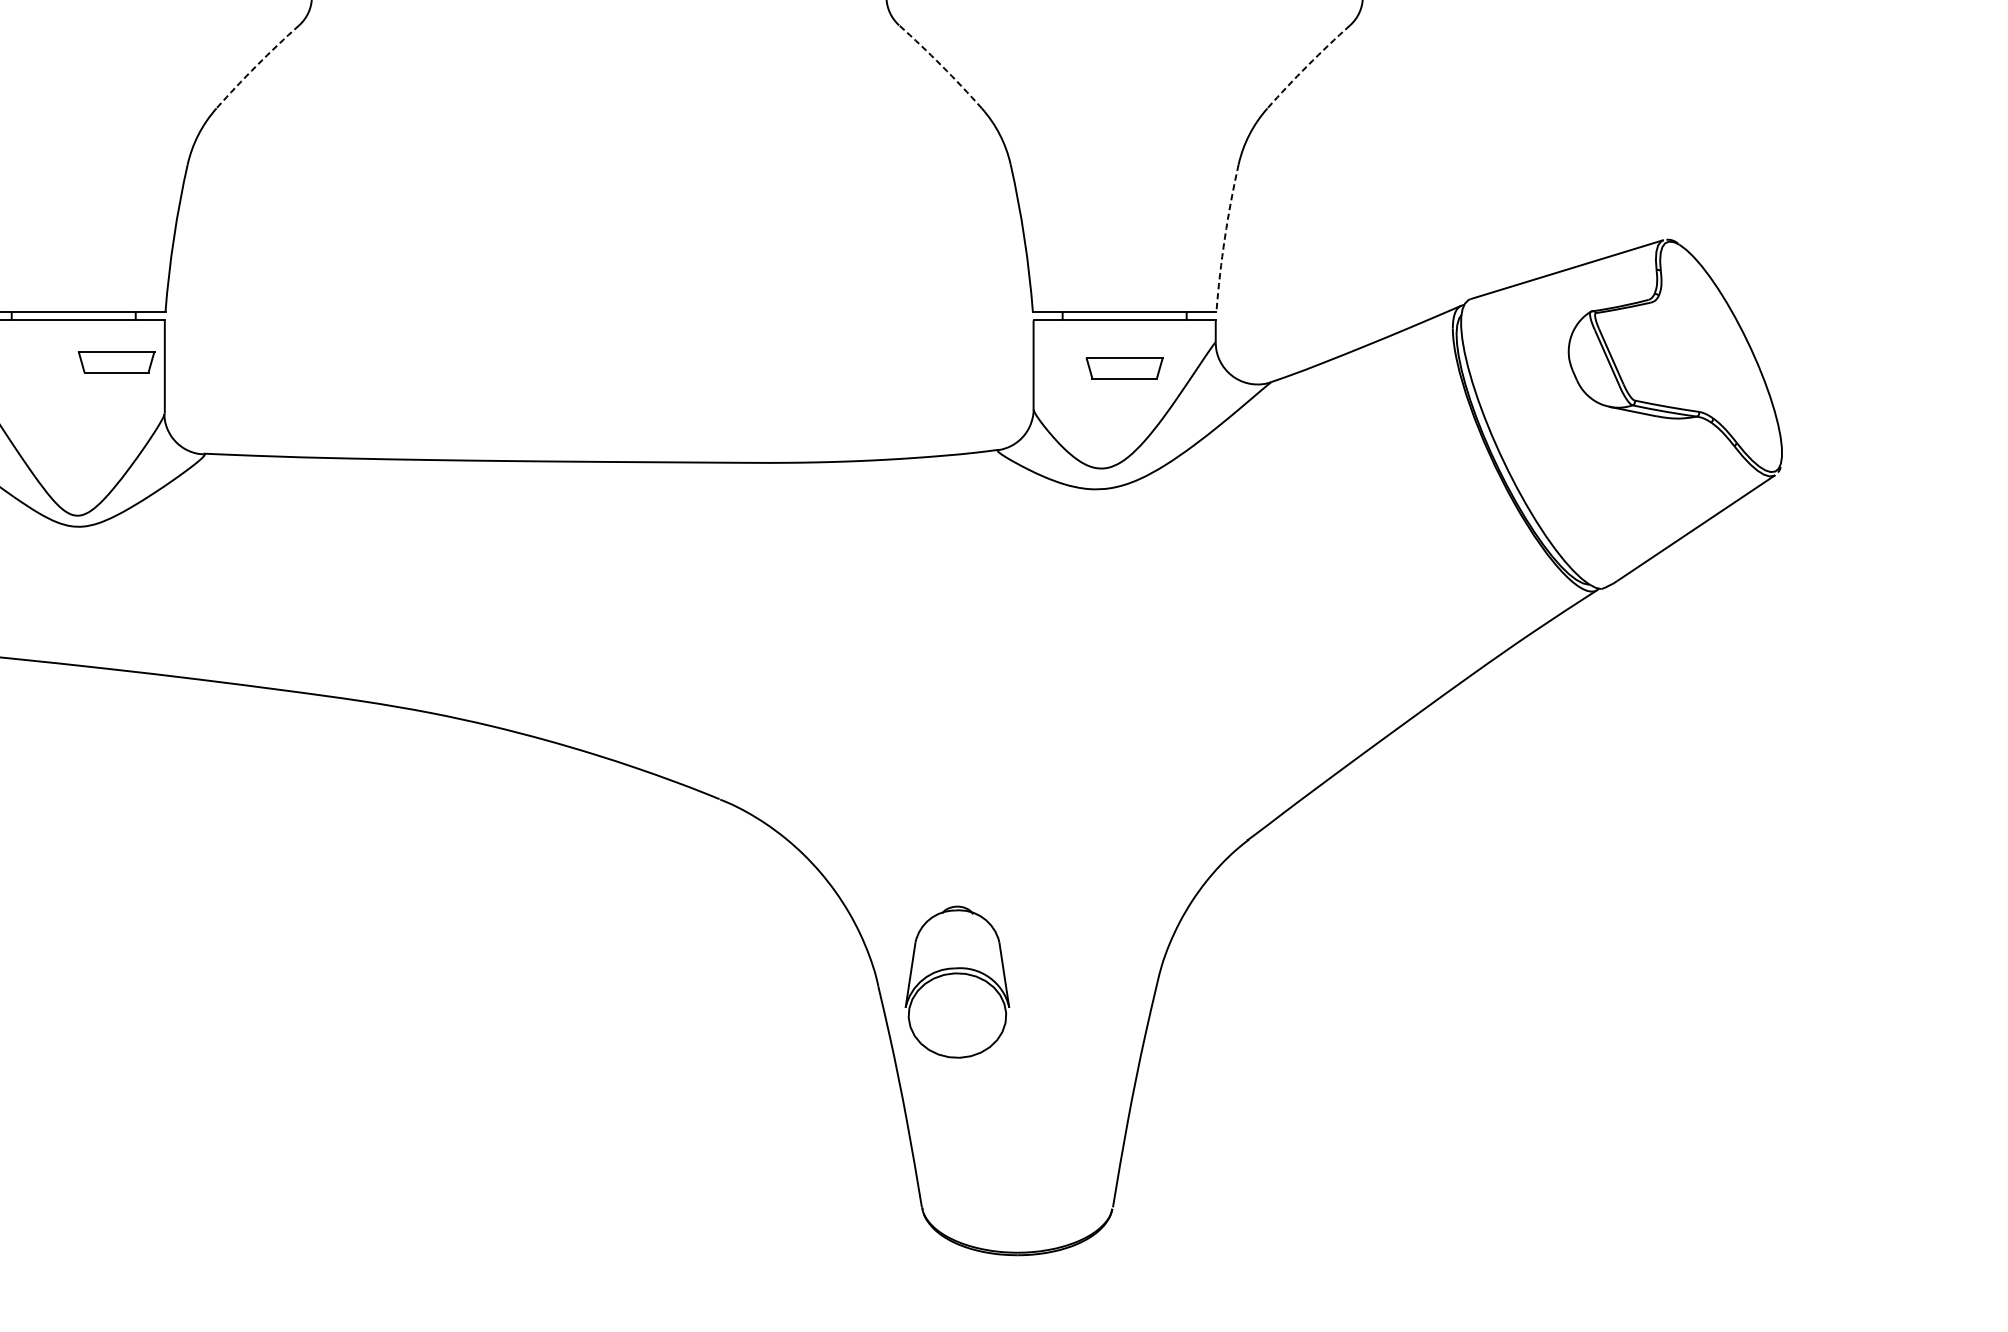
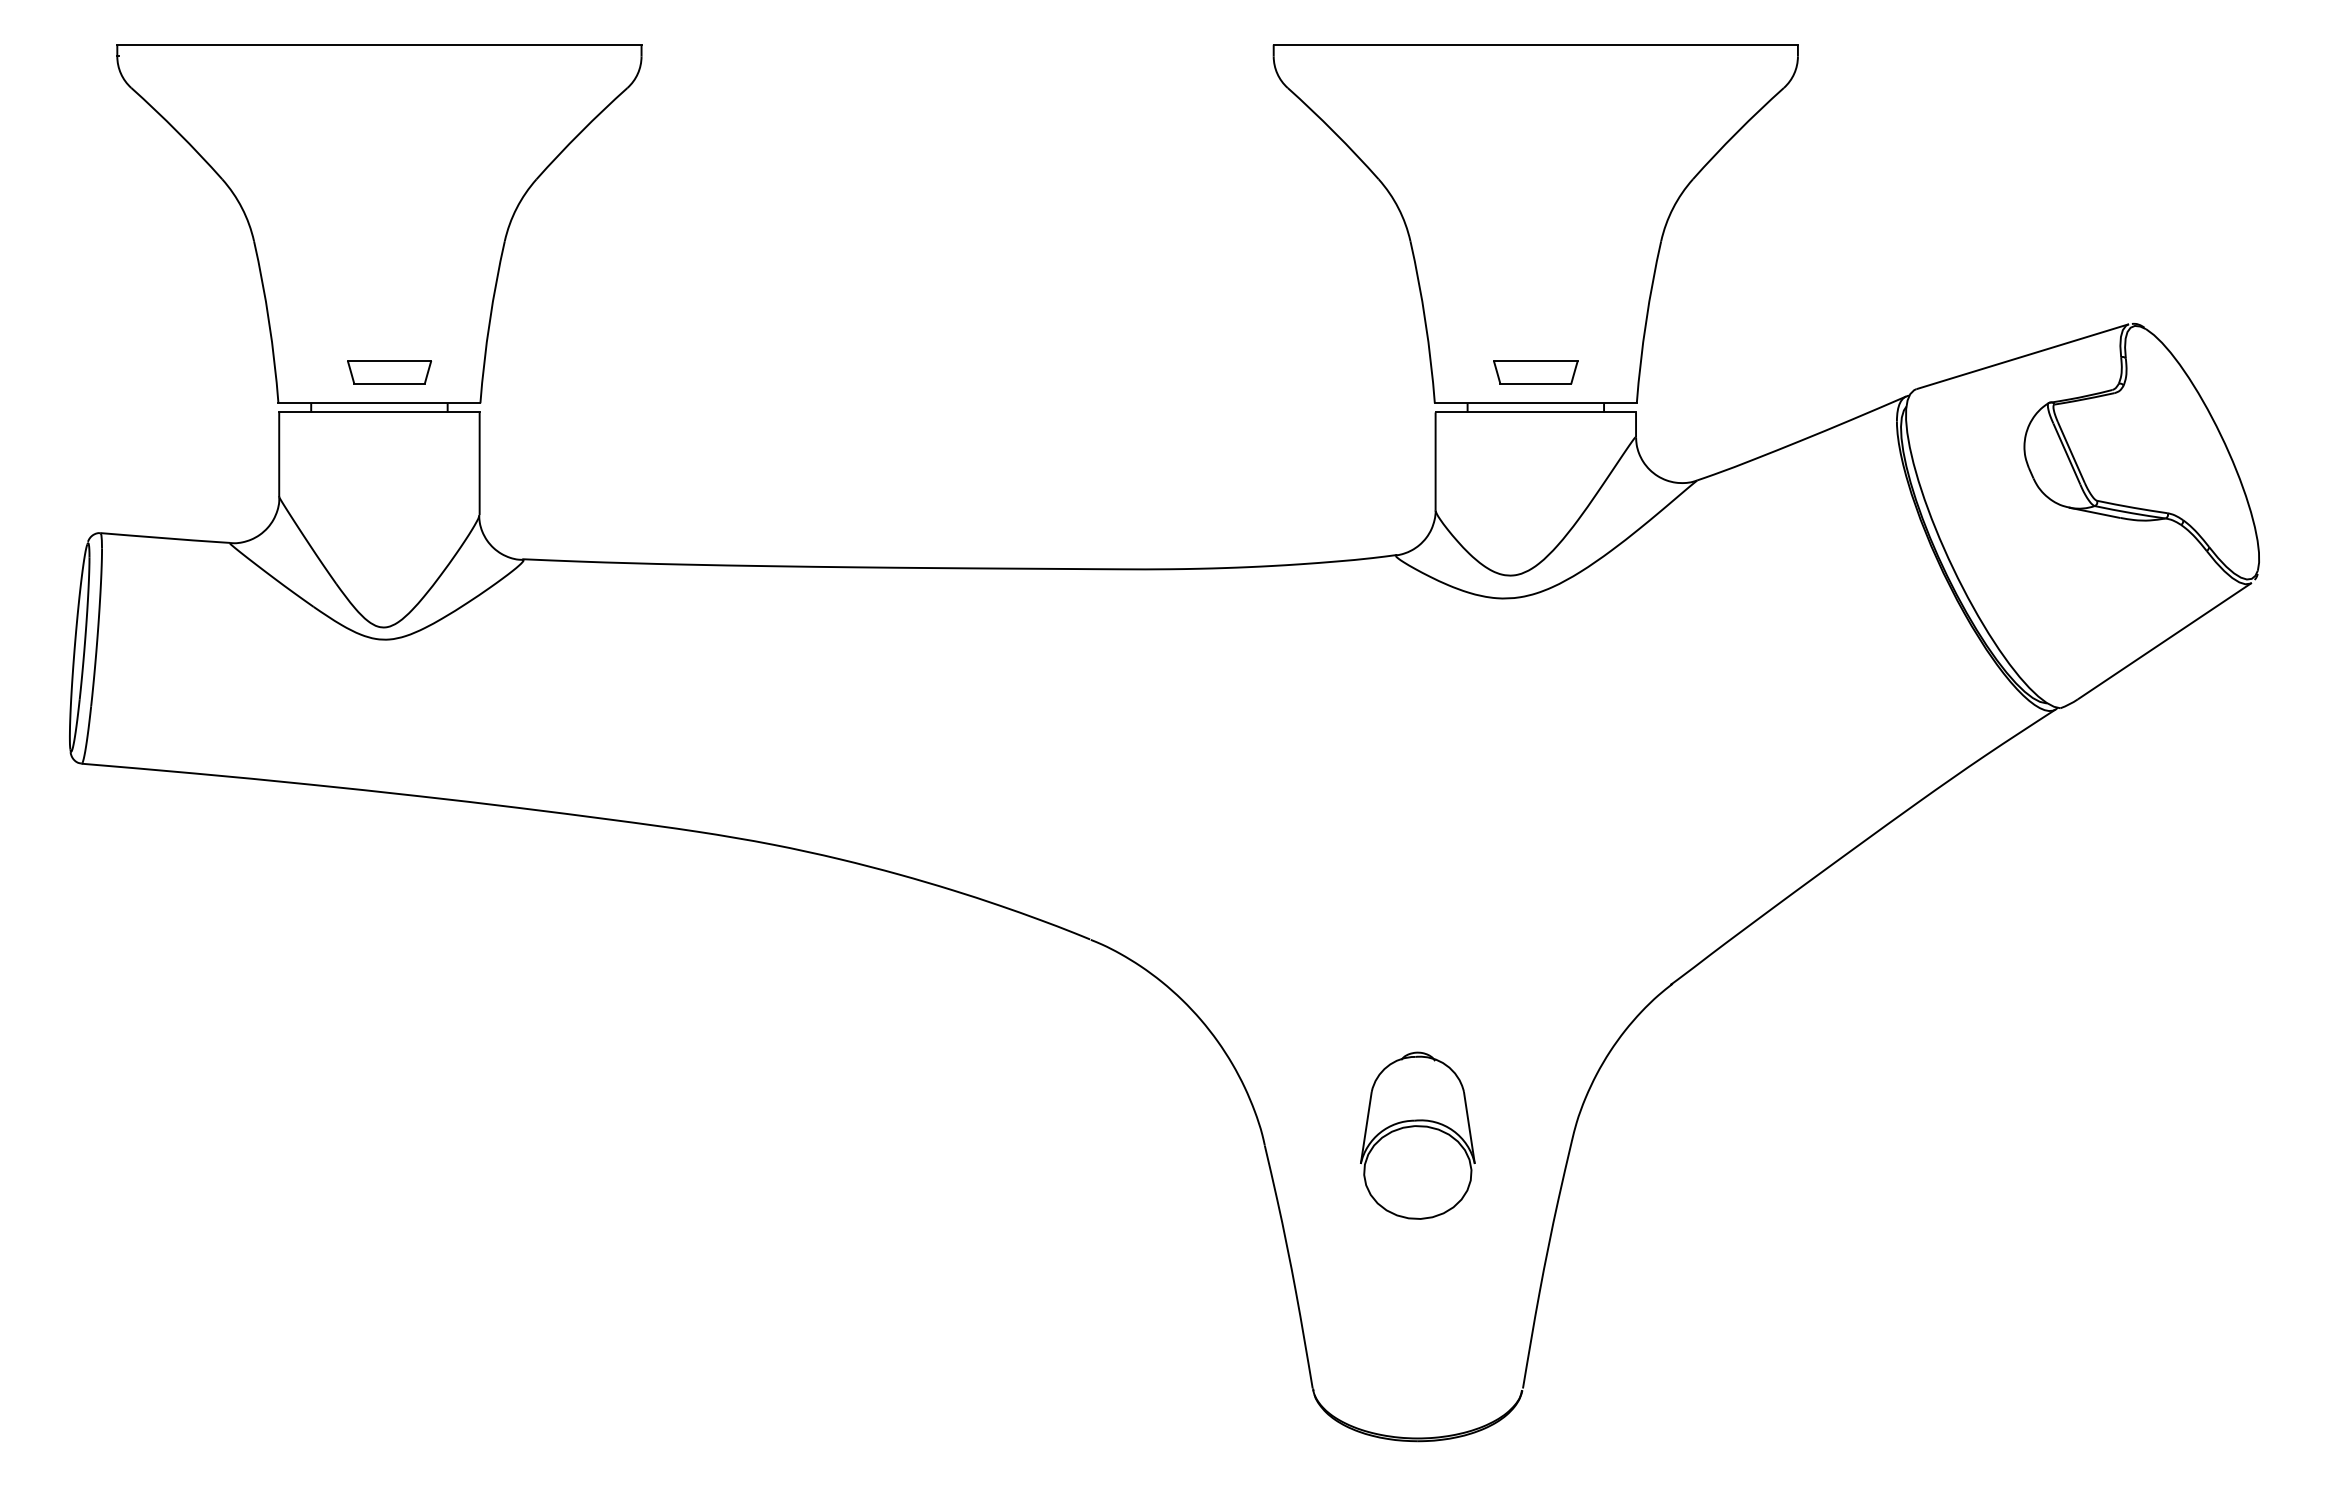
arc: (256, 65) -> (580, 132), dashed -> solid
arc: (941, 65) -> (1334, 132), dashed -> solid
arc: (1307, 65) -> (1737, 132), dashed -> solid
arc: (1225, 237) -> (1646, 321), dashed -> solid
part: (116, 362) -> (389, 372), moved
part: (1124, 368) -> (1535, 372), moved
part: (957, 981) -> (1417, 1135), moved

